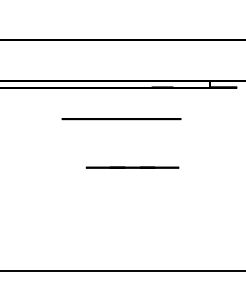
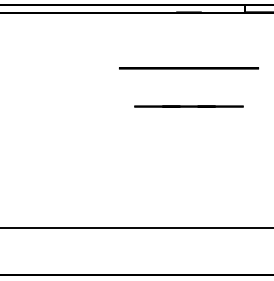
circle: (121, 119) -> (188, 68), moved
line: (132, 167) -> (188, 106), moved

